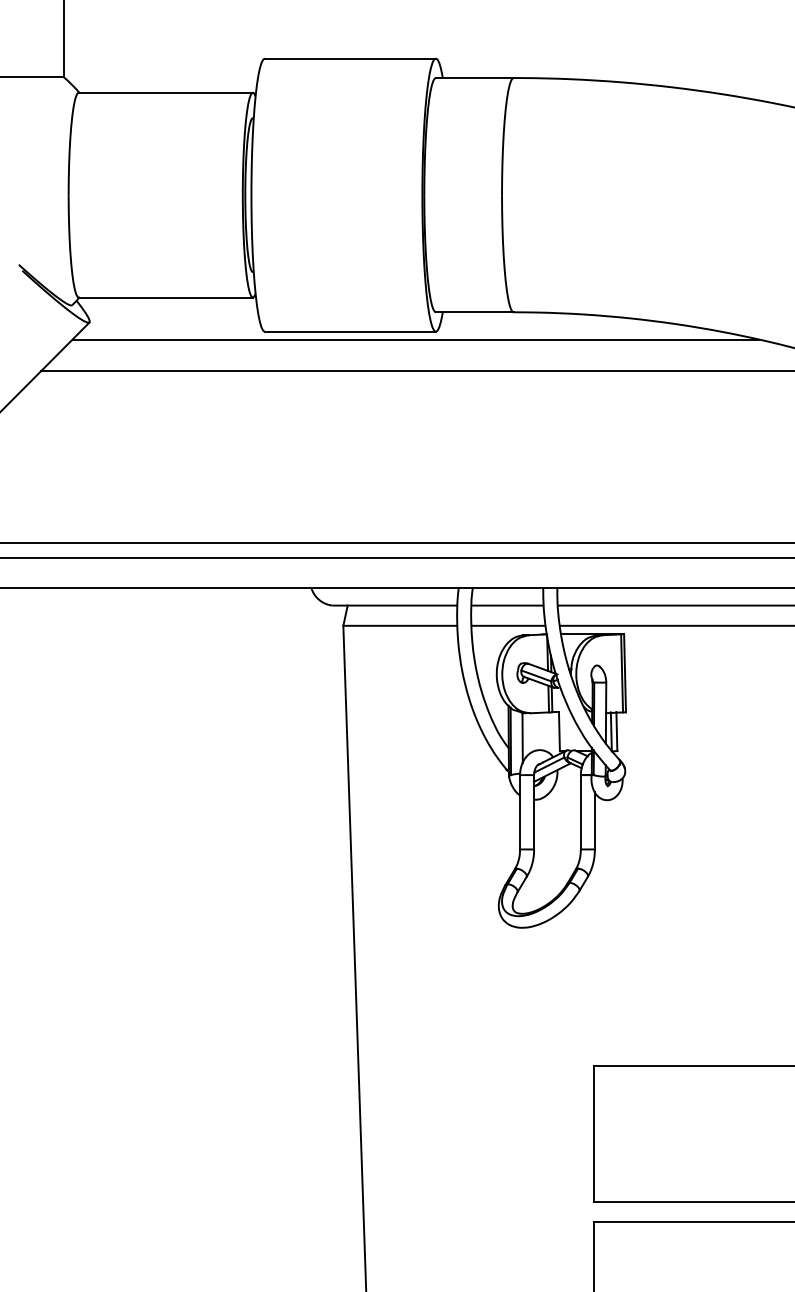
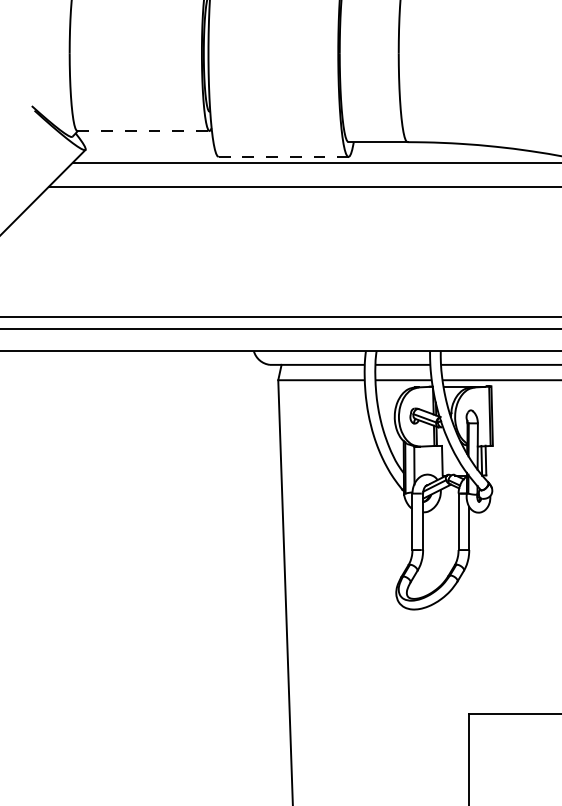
line: (166, 297) -> (143, 130), solid -> dashed
line: (350, 331) -> (283, 156), solid -> dashed

